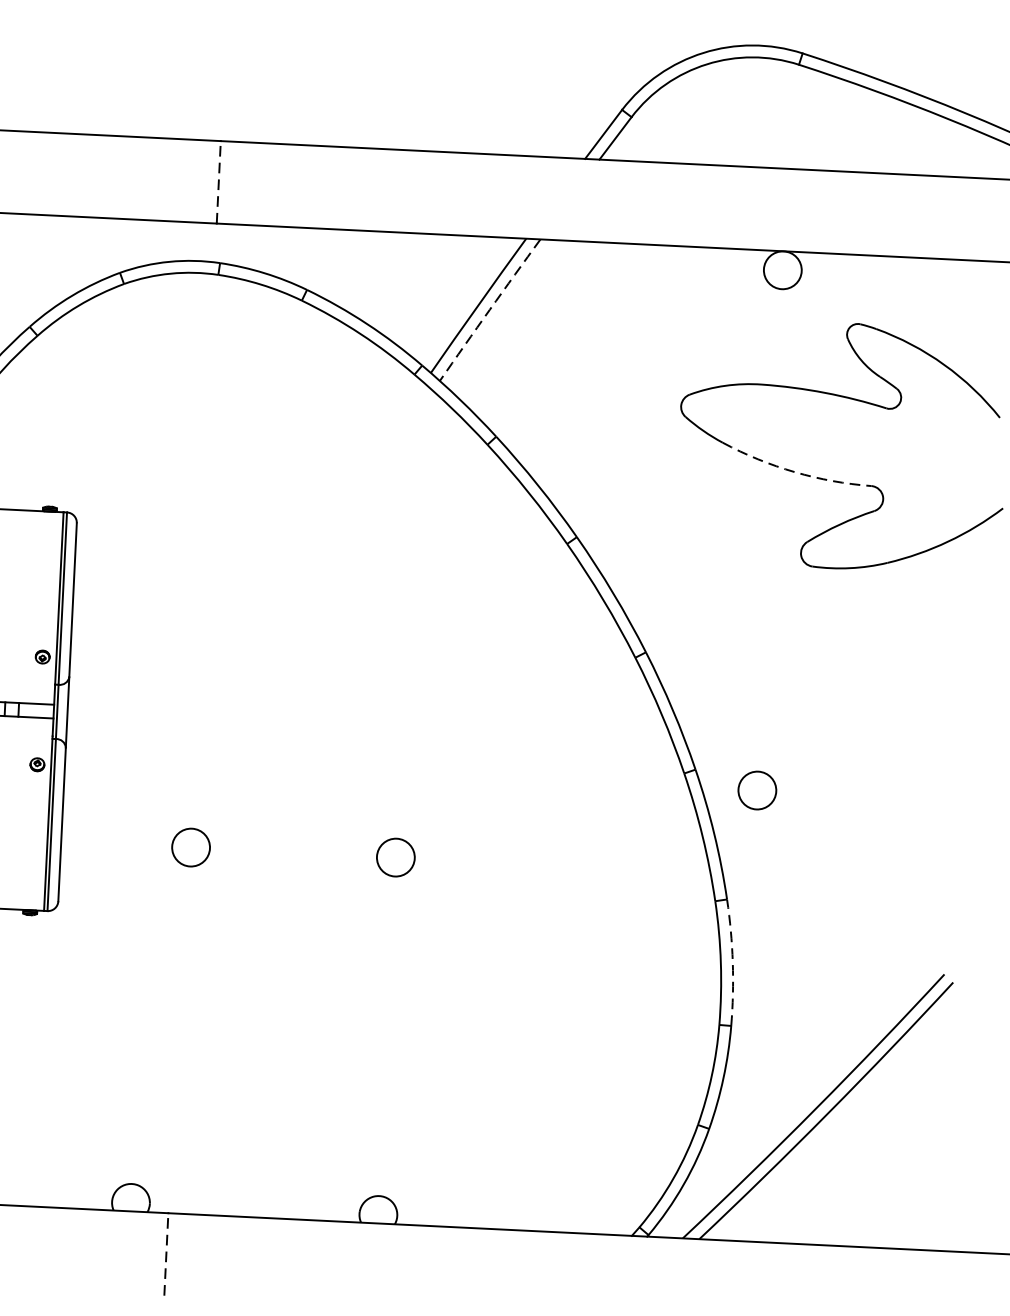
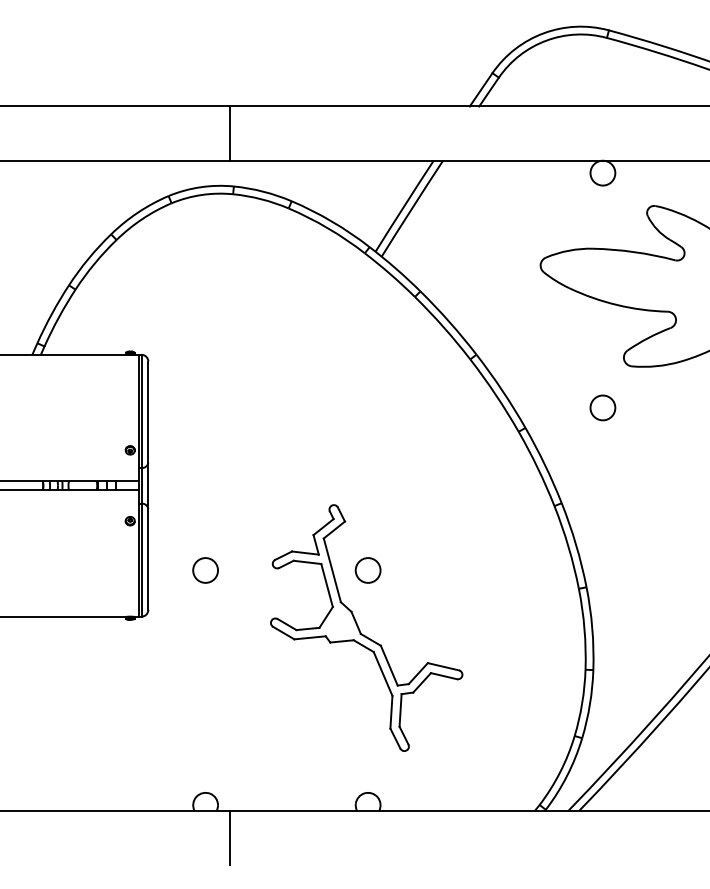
line: (218, 182) -> (230, 133), dashed -> solid
arc: (490, 309) -> (412, 208), dashed -> solid
arc: (795, 472) -> (617, 305), dashed -> solid
circle: (756, 789) -> (602, 407), moved
circle: (190, 847) -> (205, 570), moved
part: (379, 948) -> (360, 630), added
arc: (733, 962) -> (592, 628), dashed -> solid
line: (166, 1253) -> (230, 837), dashed -> solid

